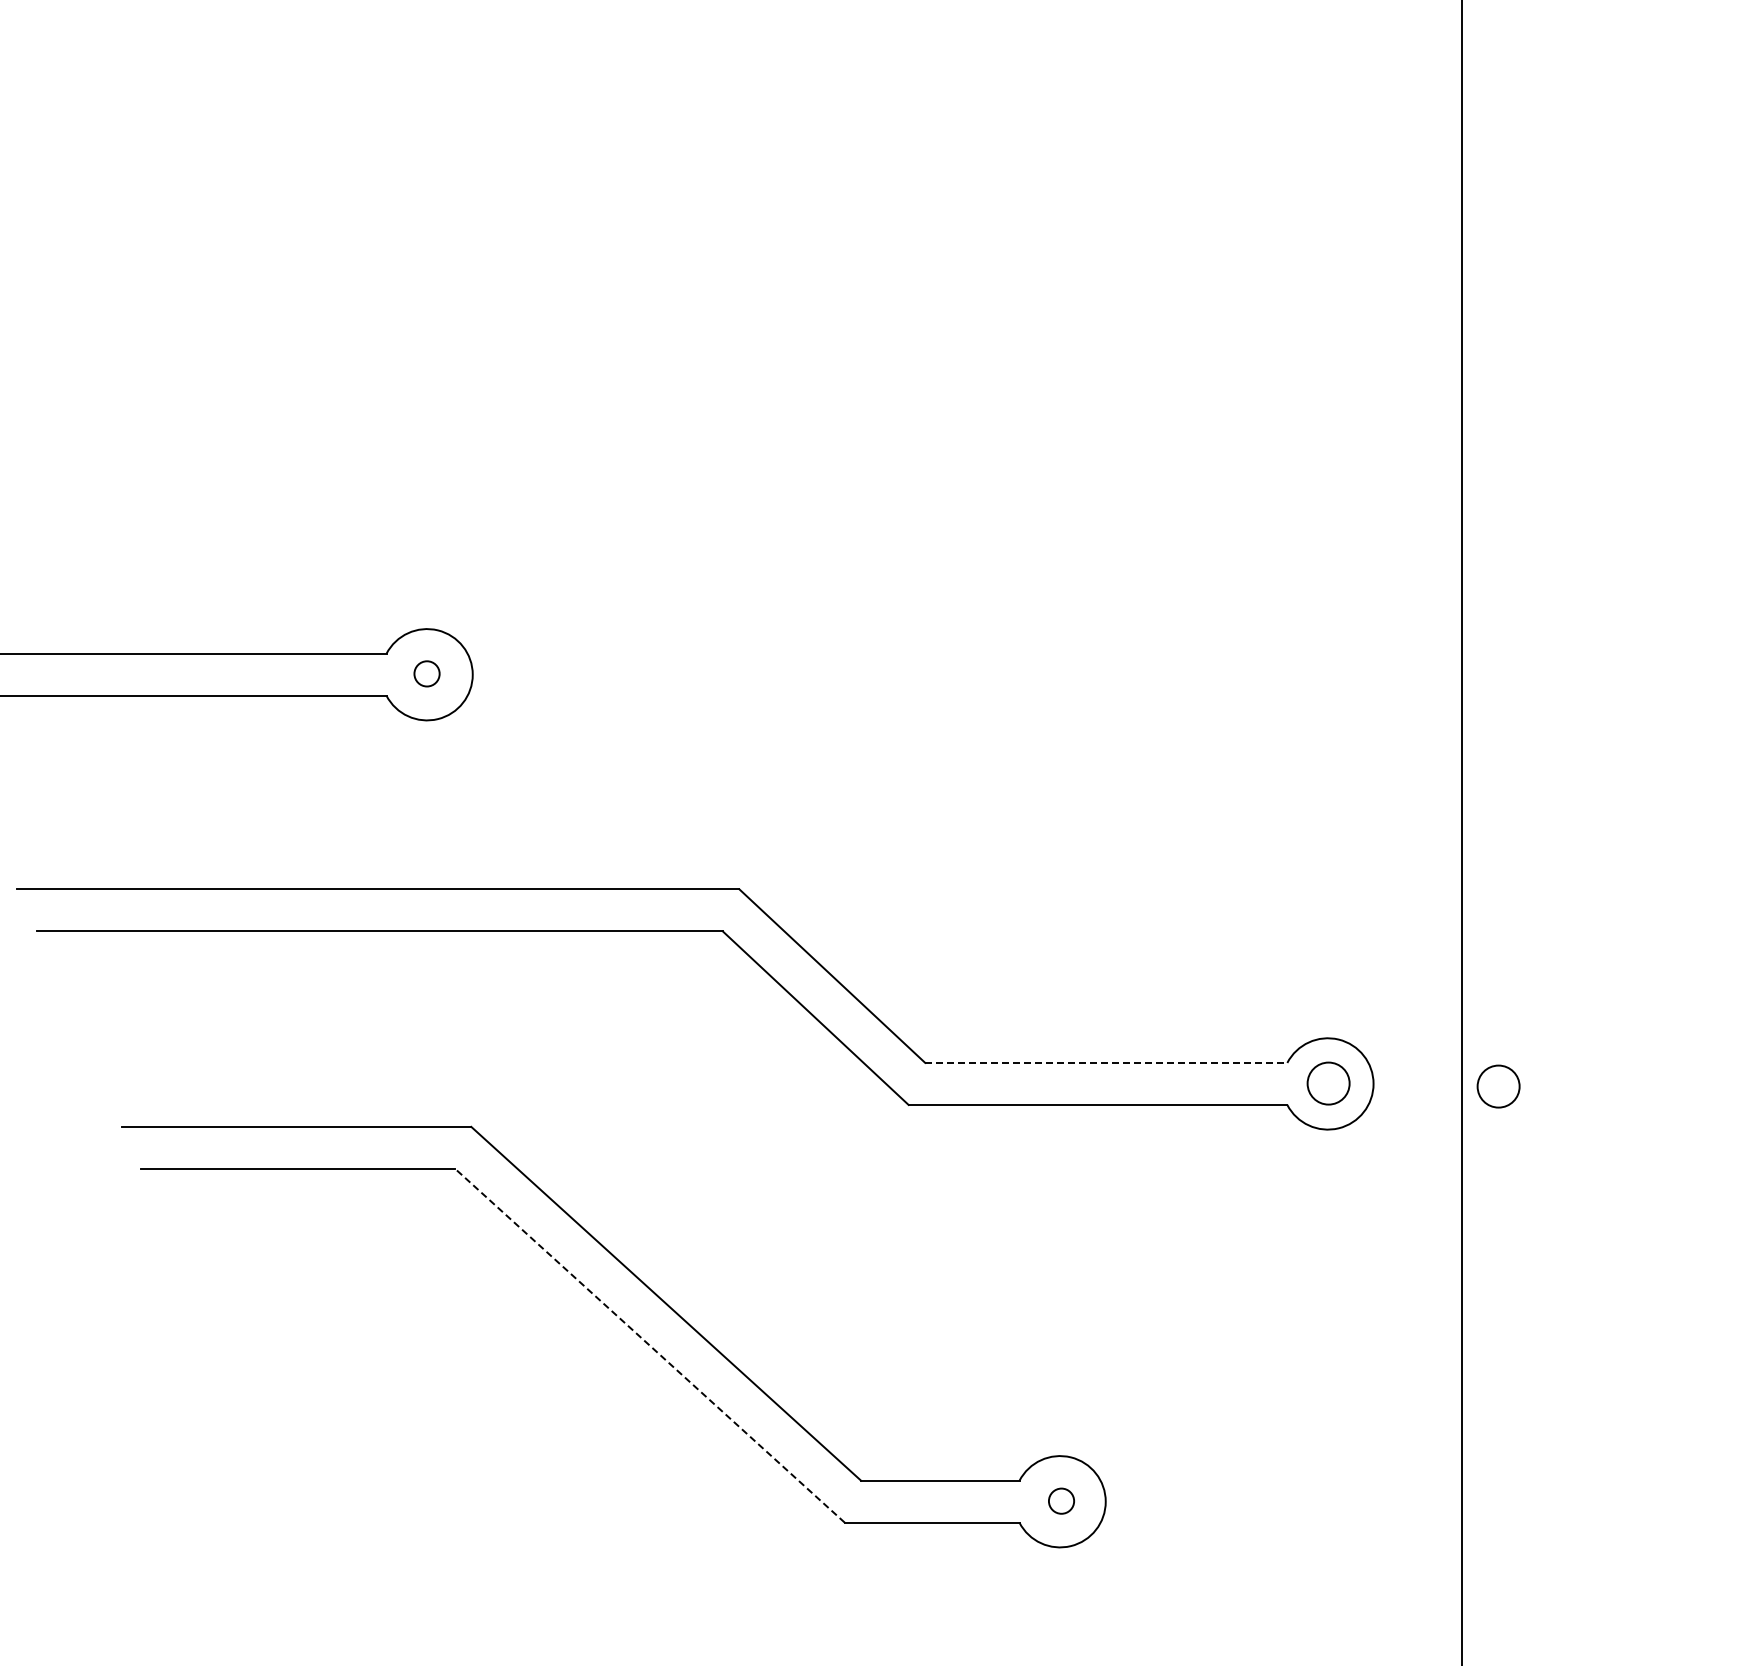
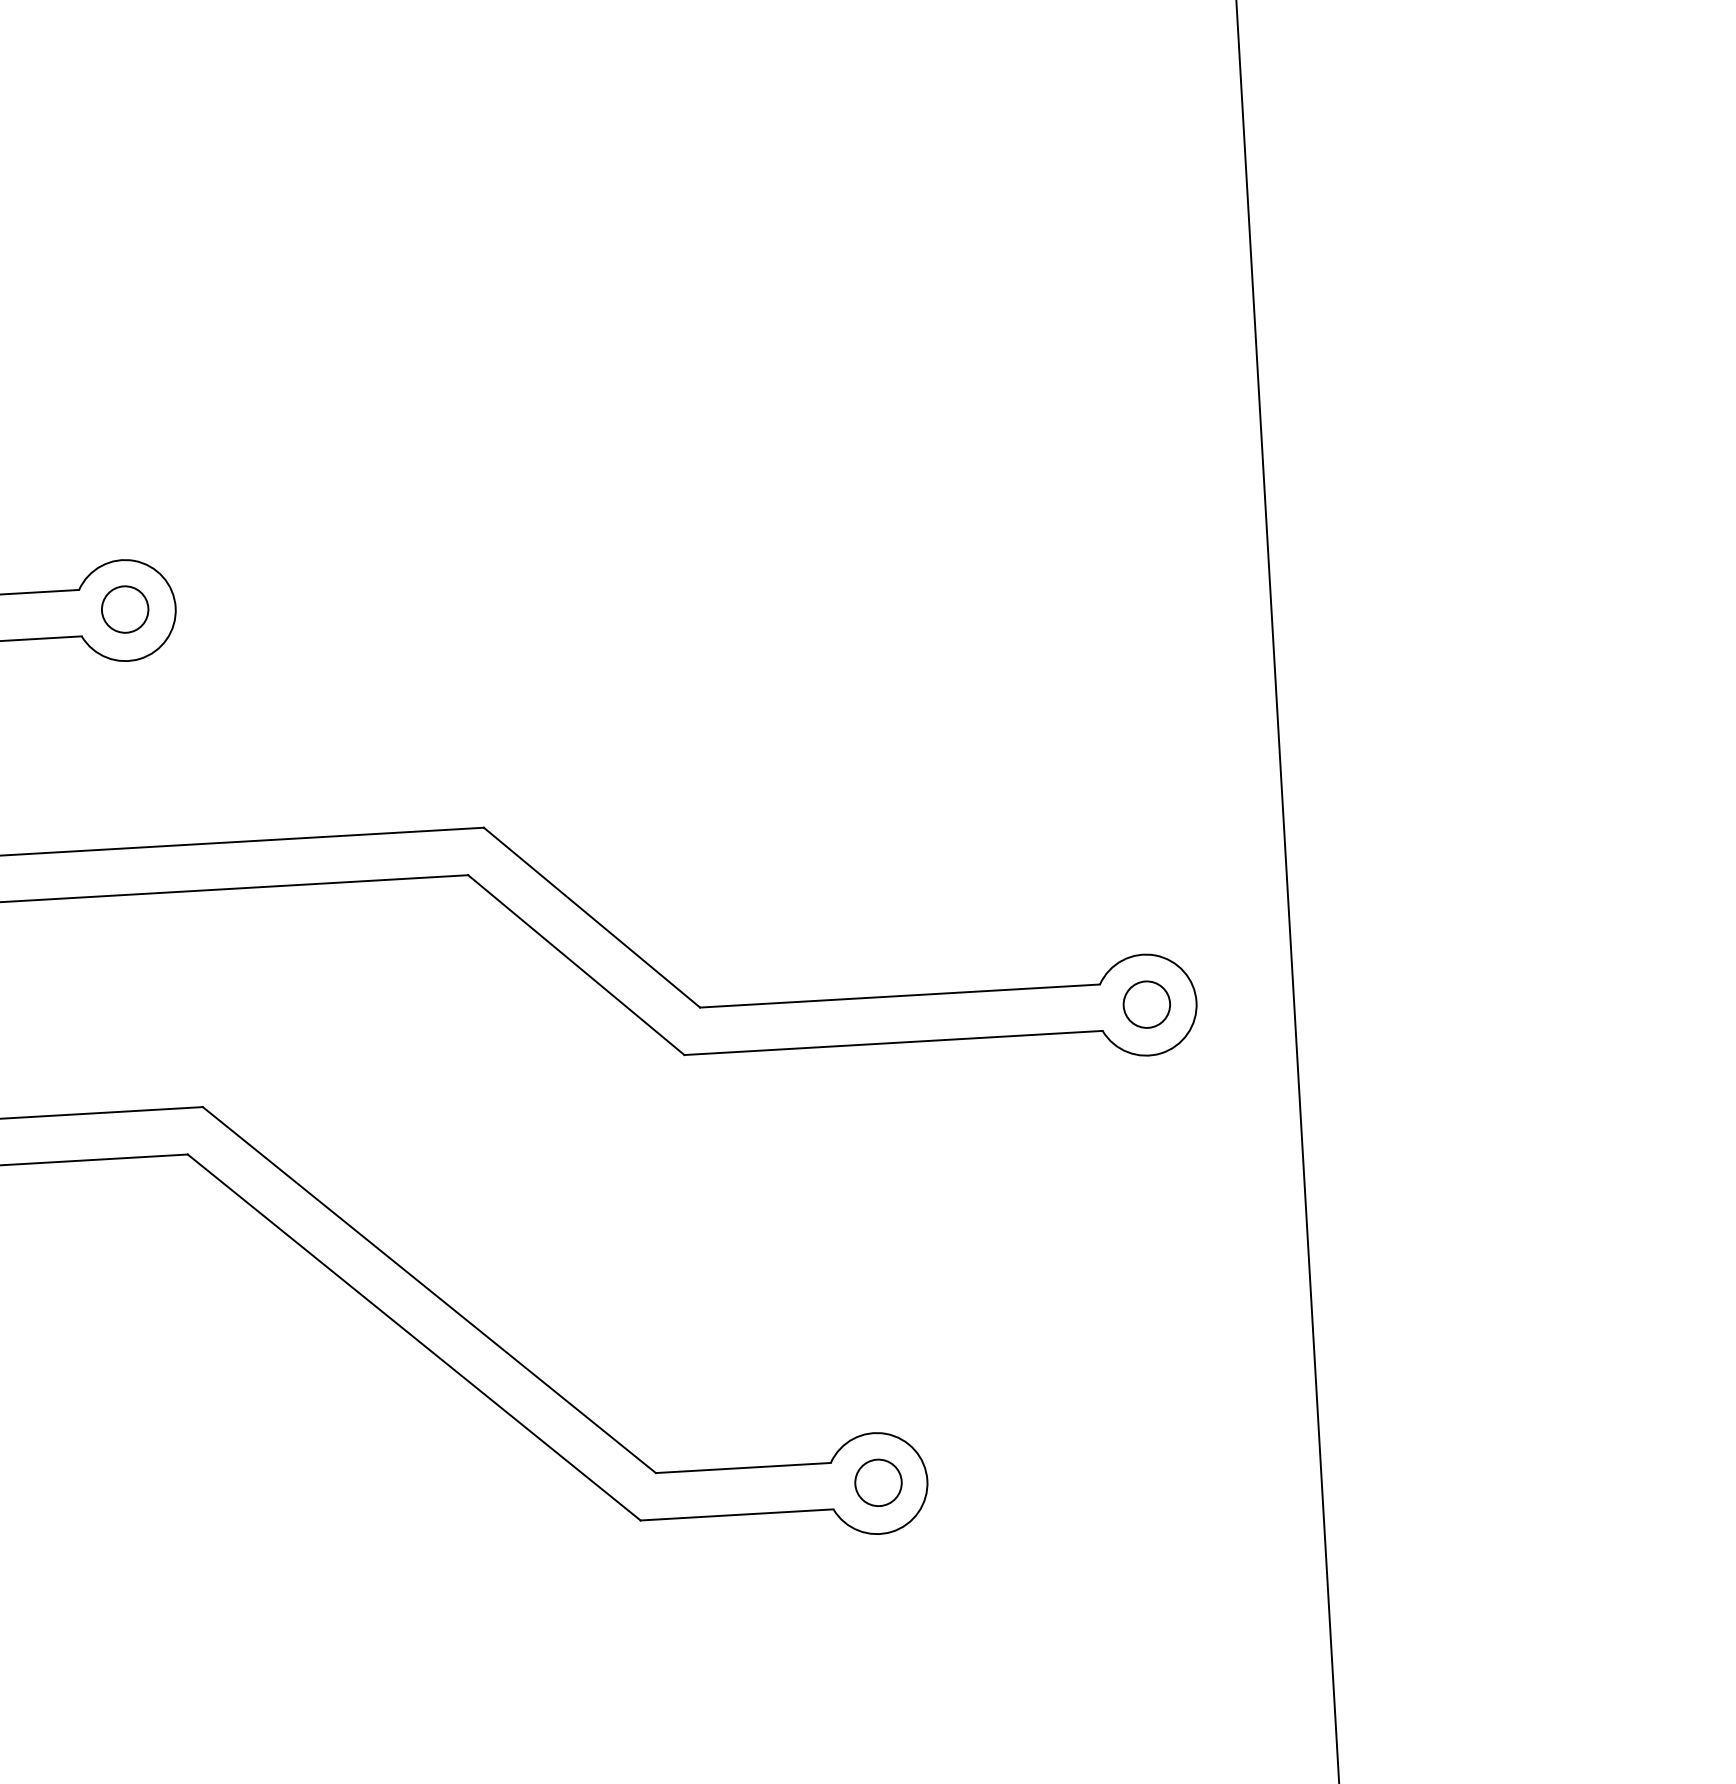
circle: (426, 673) -> (124, 609), size x1.67
line: (1106, 1062) -> (900, 995), dashed -> solid
circle: (1498, 1086) -> (1334, 997), removed
line: (649, 1345) -> (413, 1337), dashed -> solid
circle: (1061, 1501) -> (878, 1483), size x1.67

